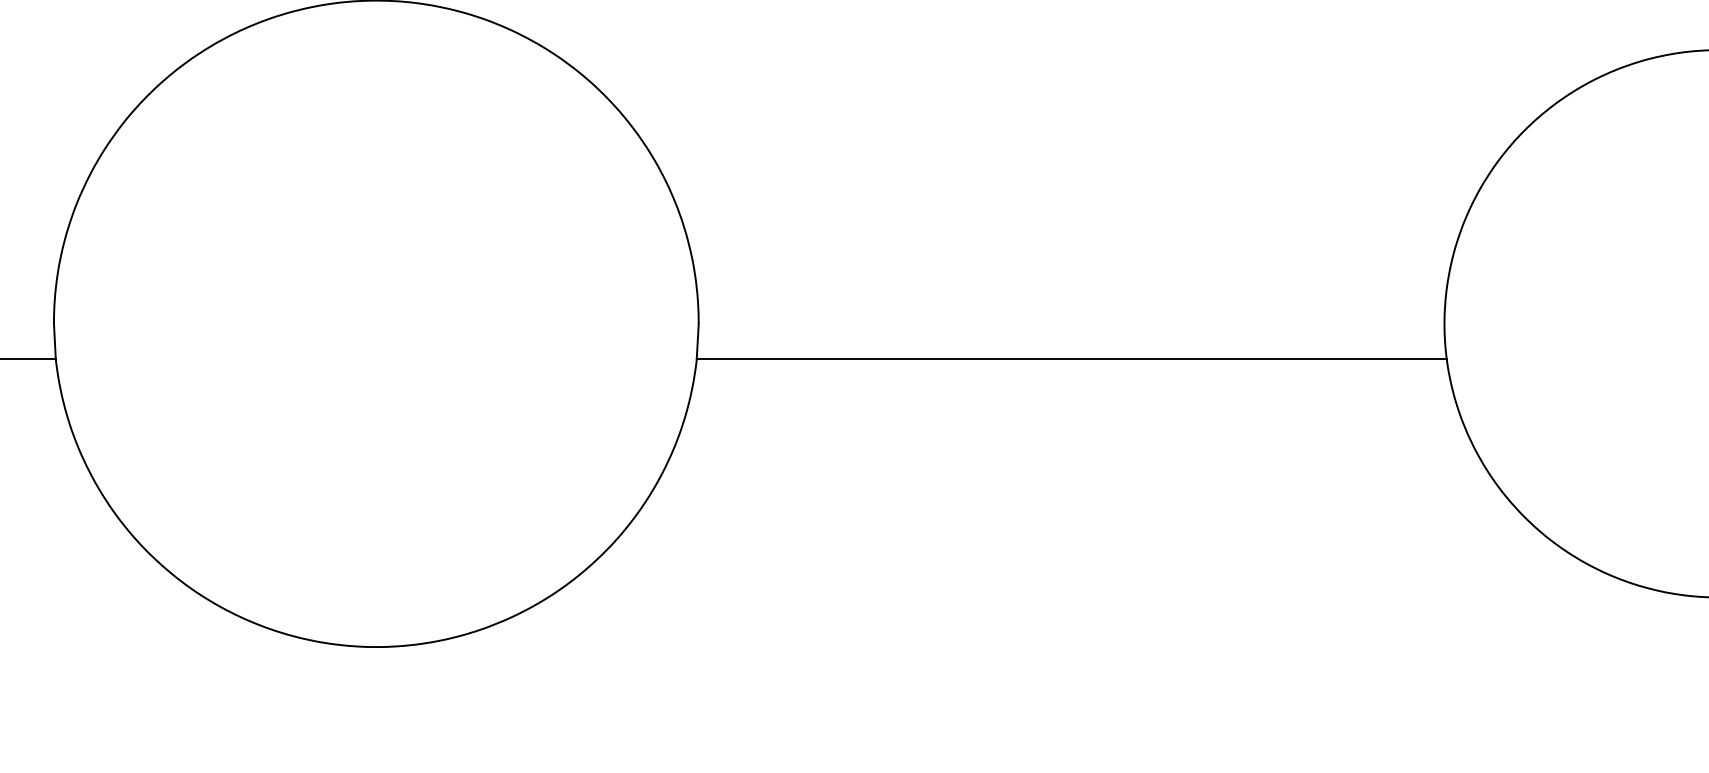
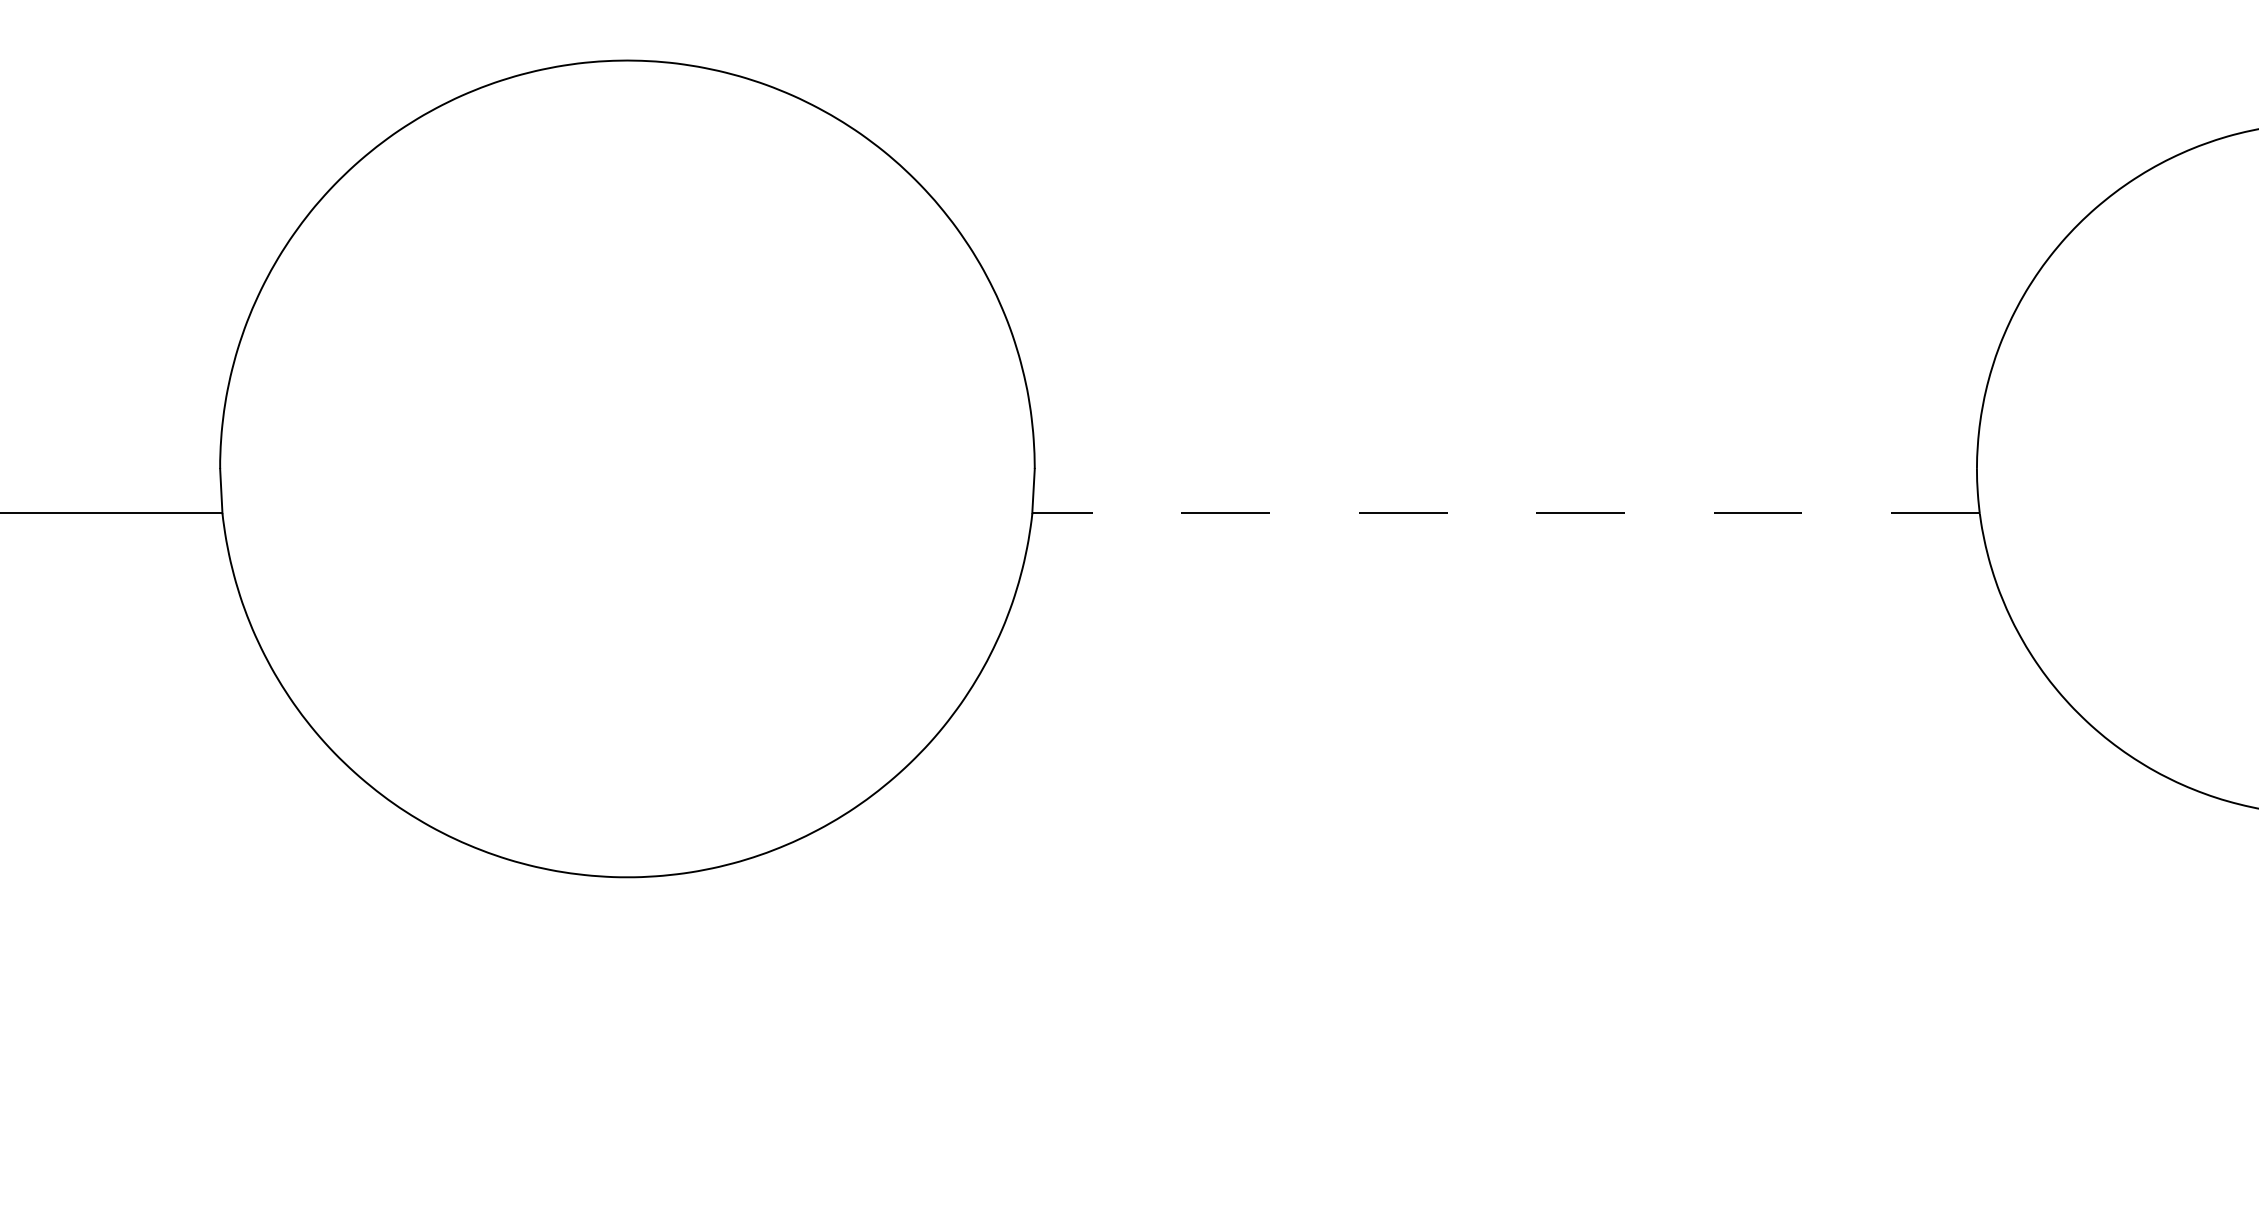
line: (1072, 359) -> (1506, 513), solid -> dashed

